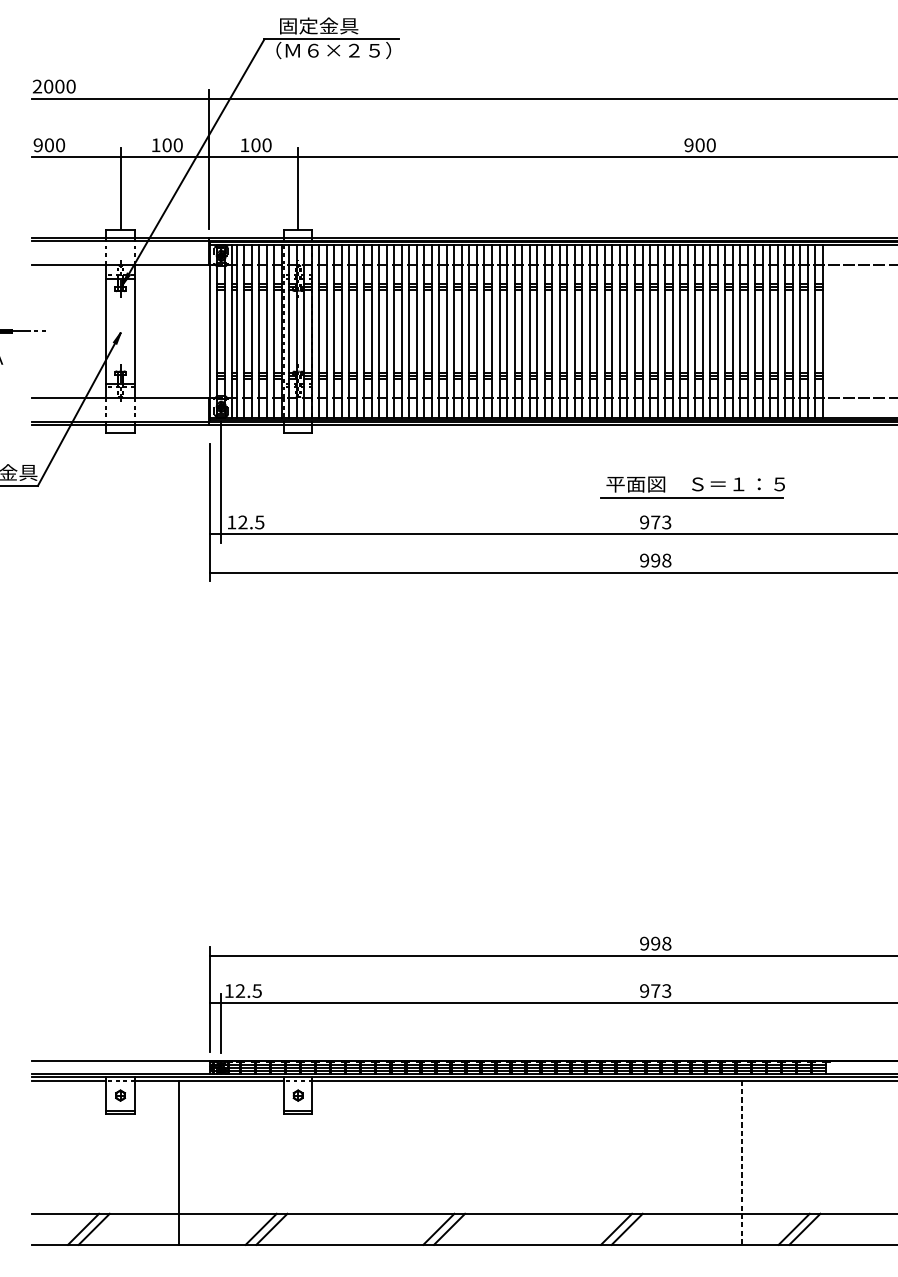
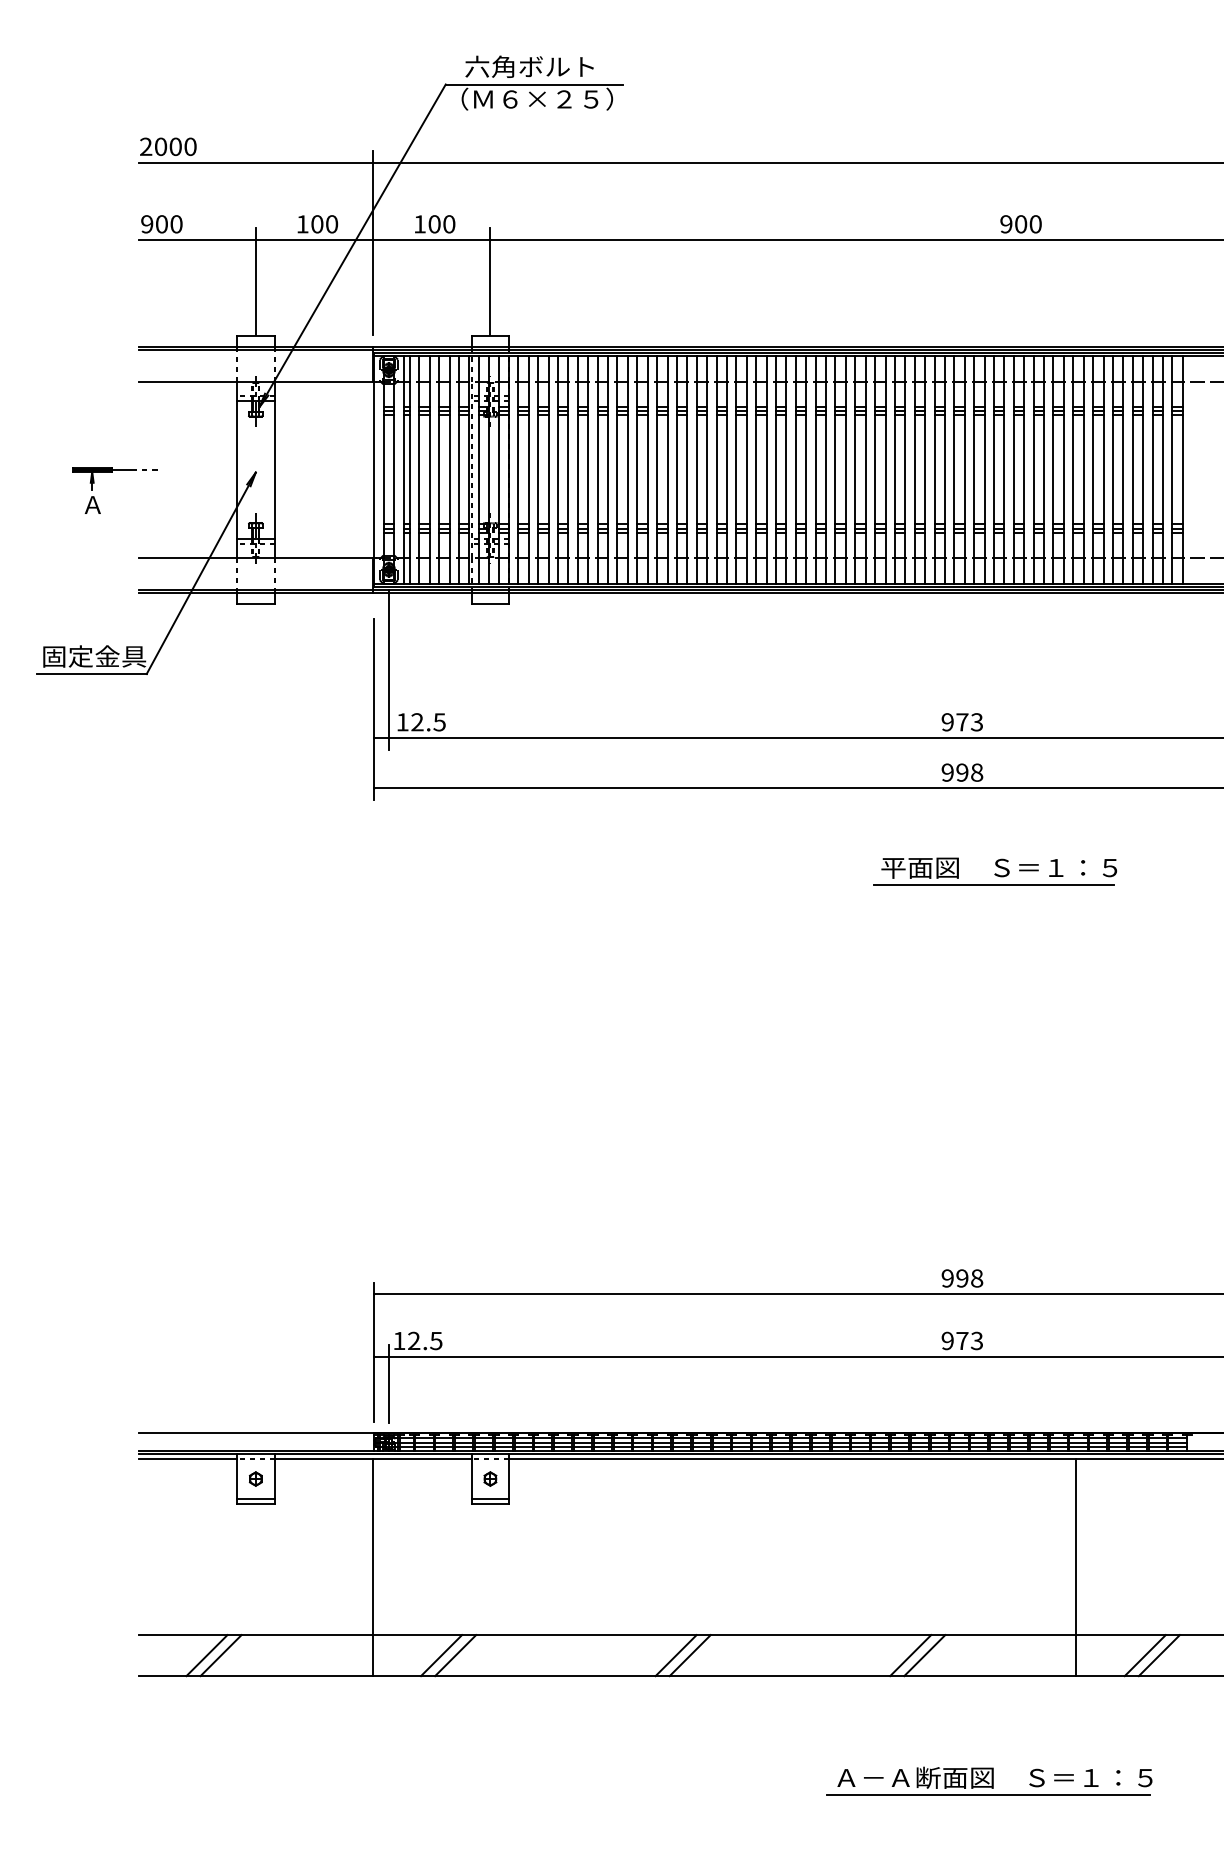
text: (327, 25) -> (529, 66), 固定金具 -> 六角ボルト
part: (692, 487) -> (994, 871), moved
line: (178, 1162) -> (372, 1567), moved
line: (742, 1163) -> (1076, 1568), dashed -> solid

